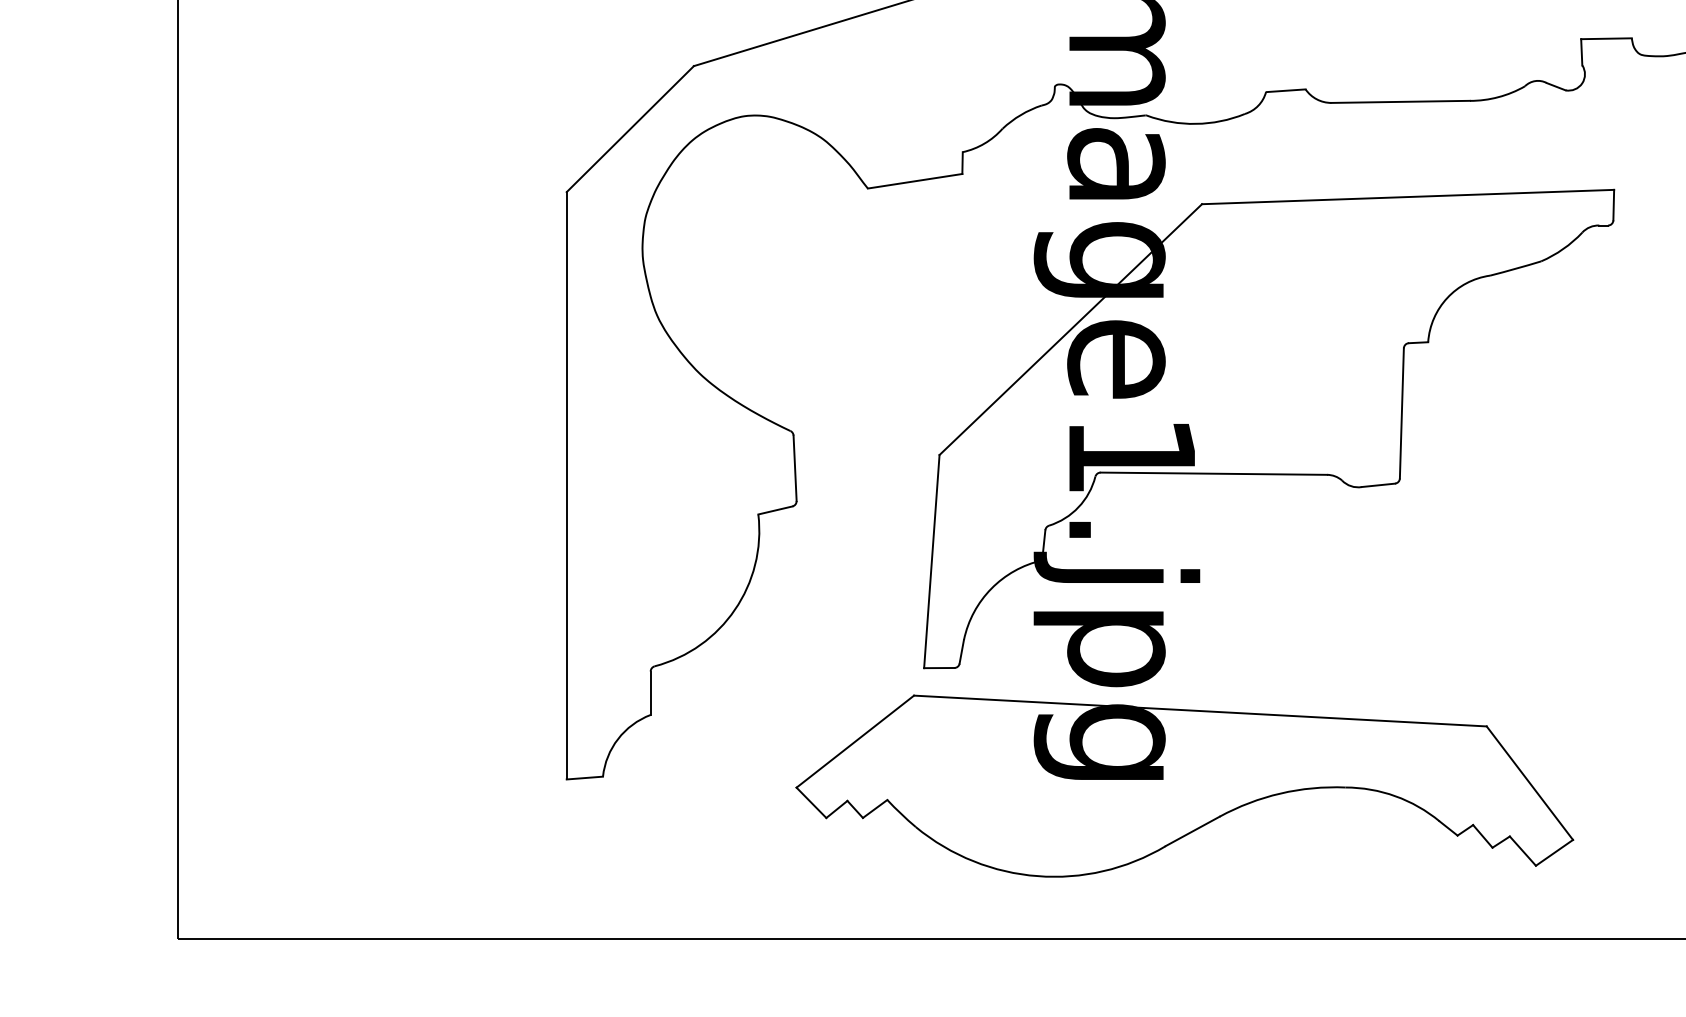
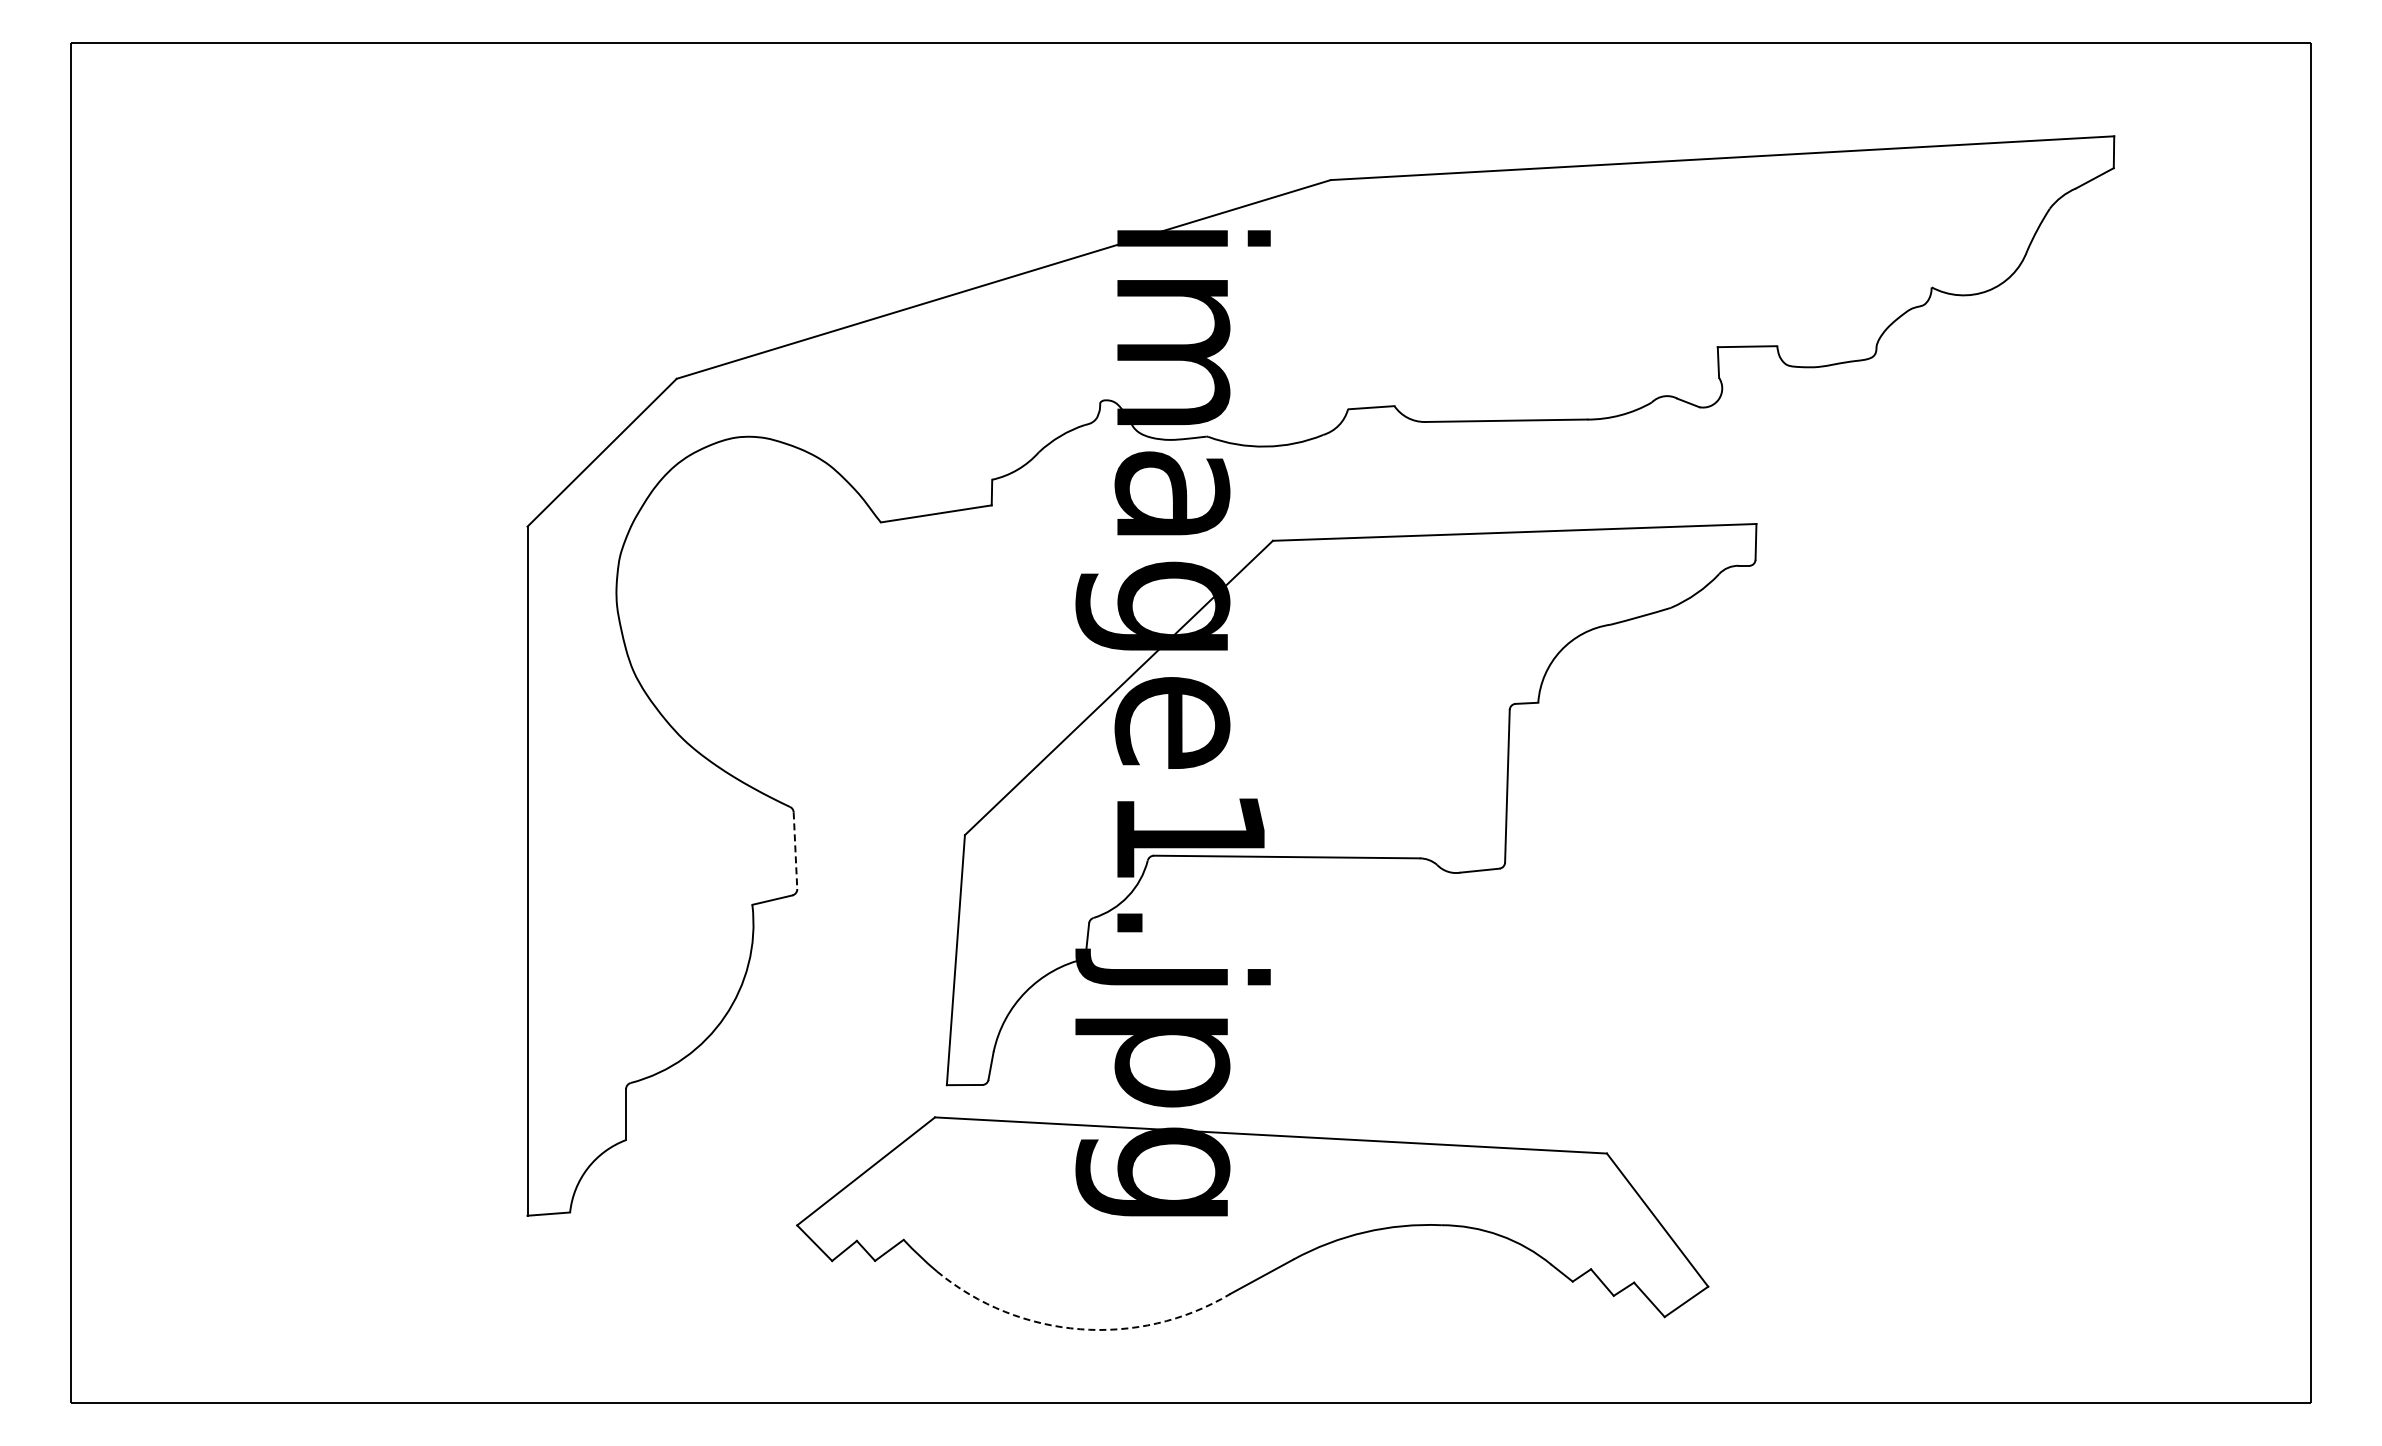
line: (795, 469) -> (795, 851), solid -> dashed
arc: (1038, 876) -> (1080, 1329), solid -> dashed

